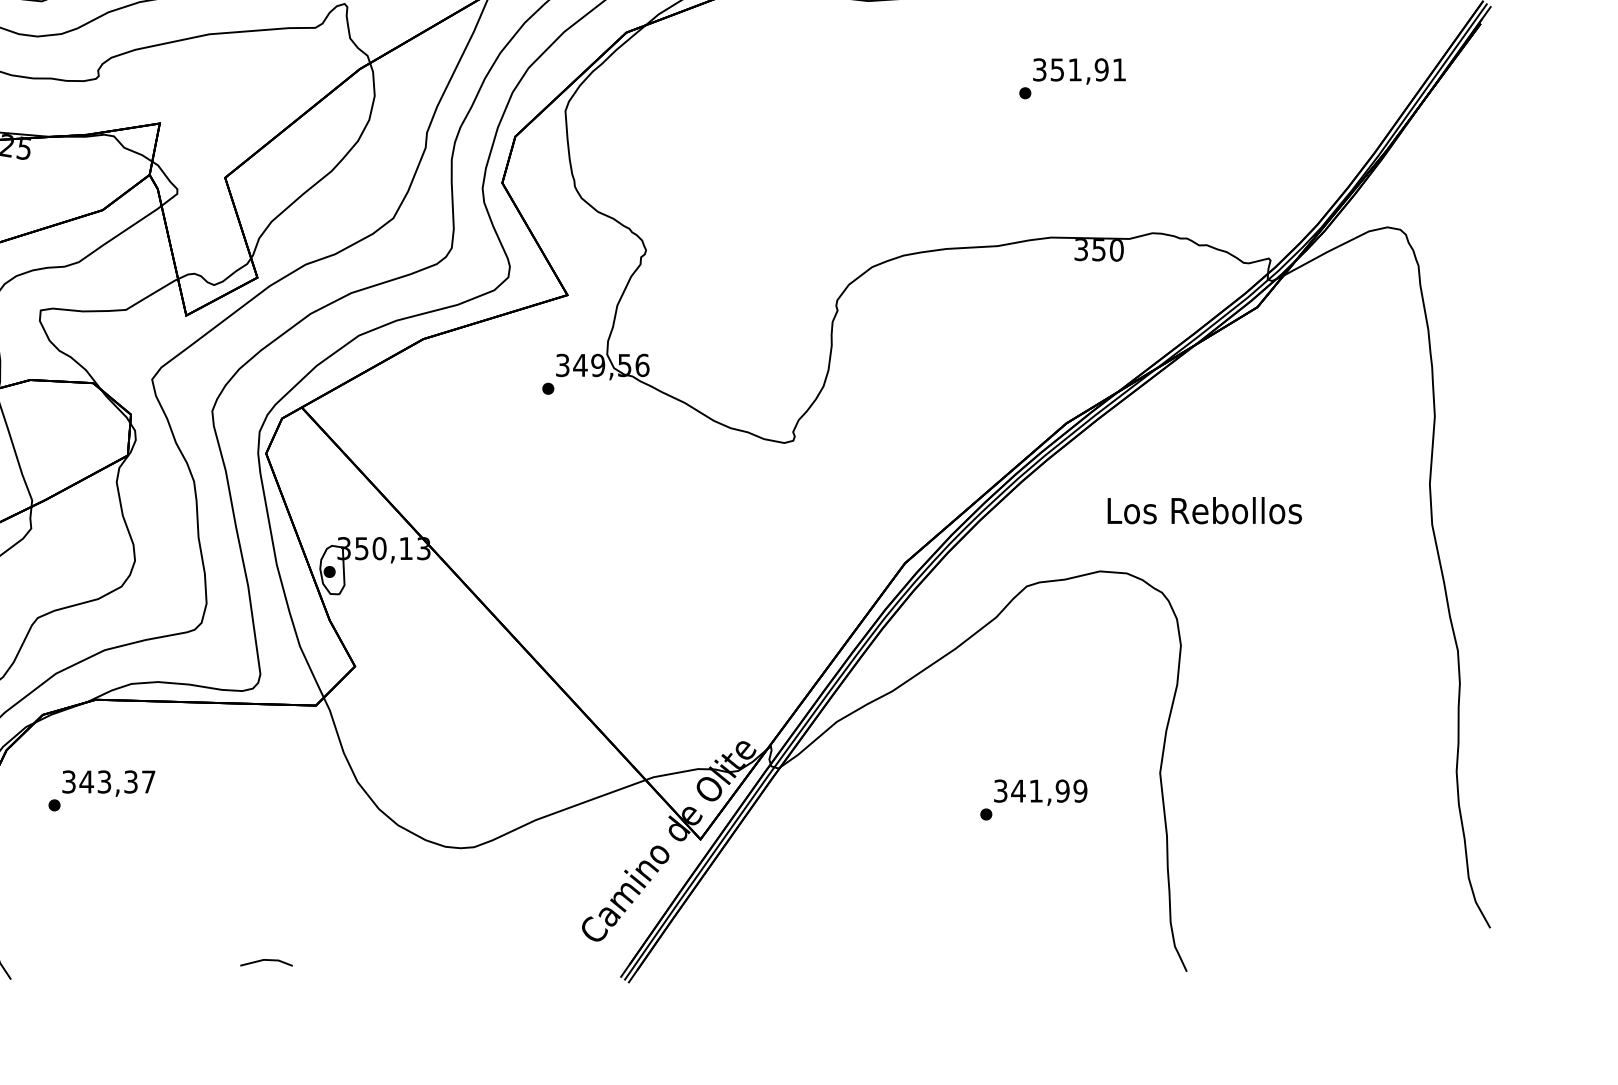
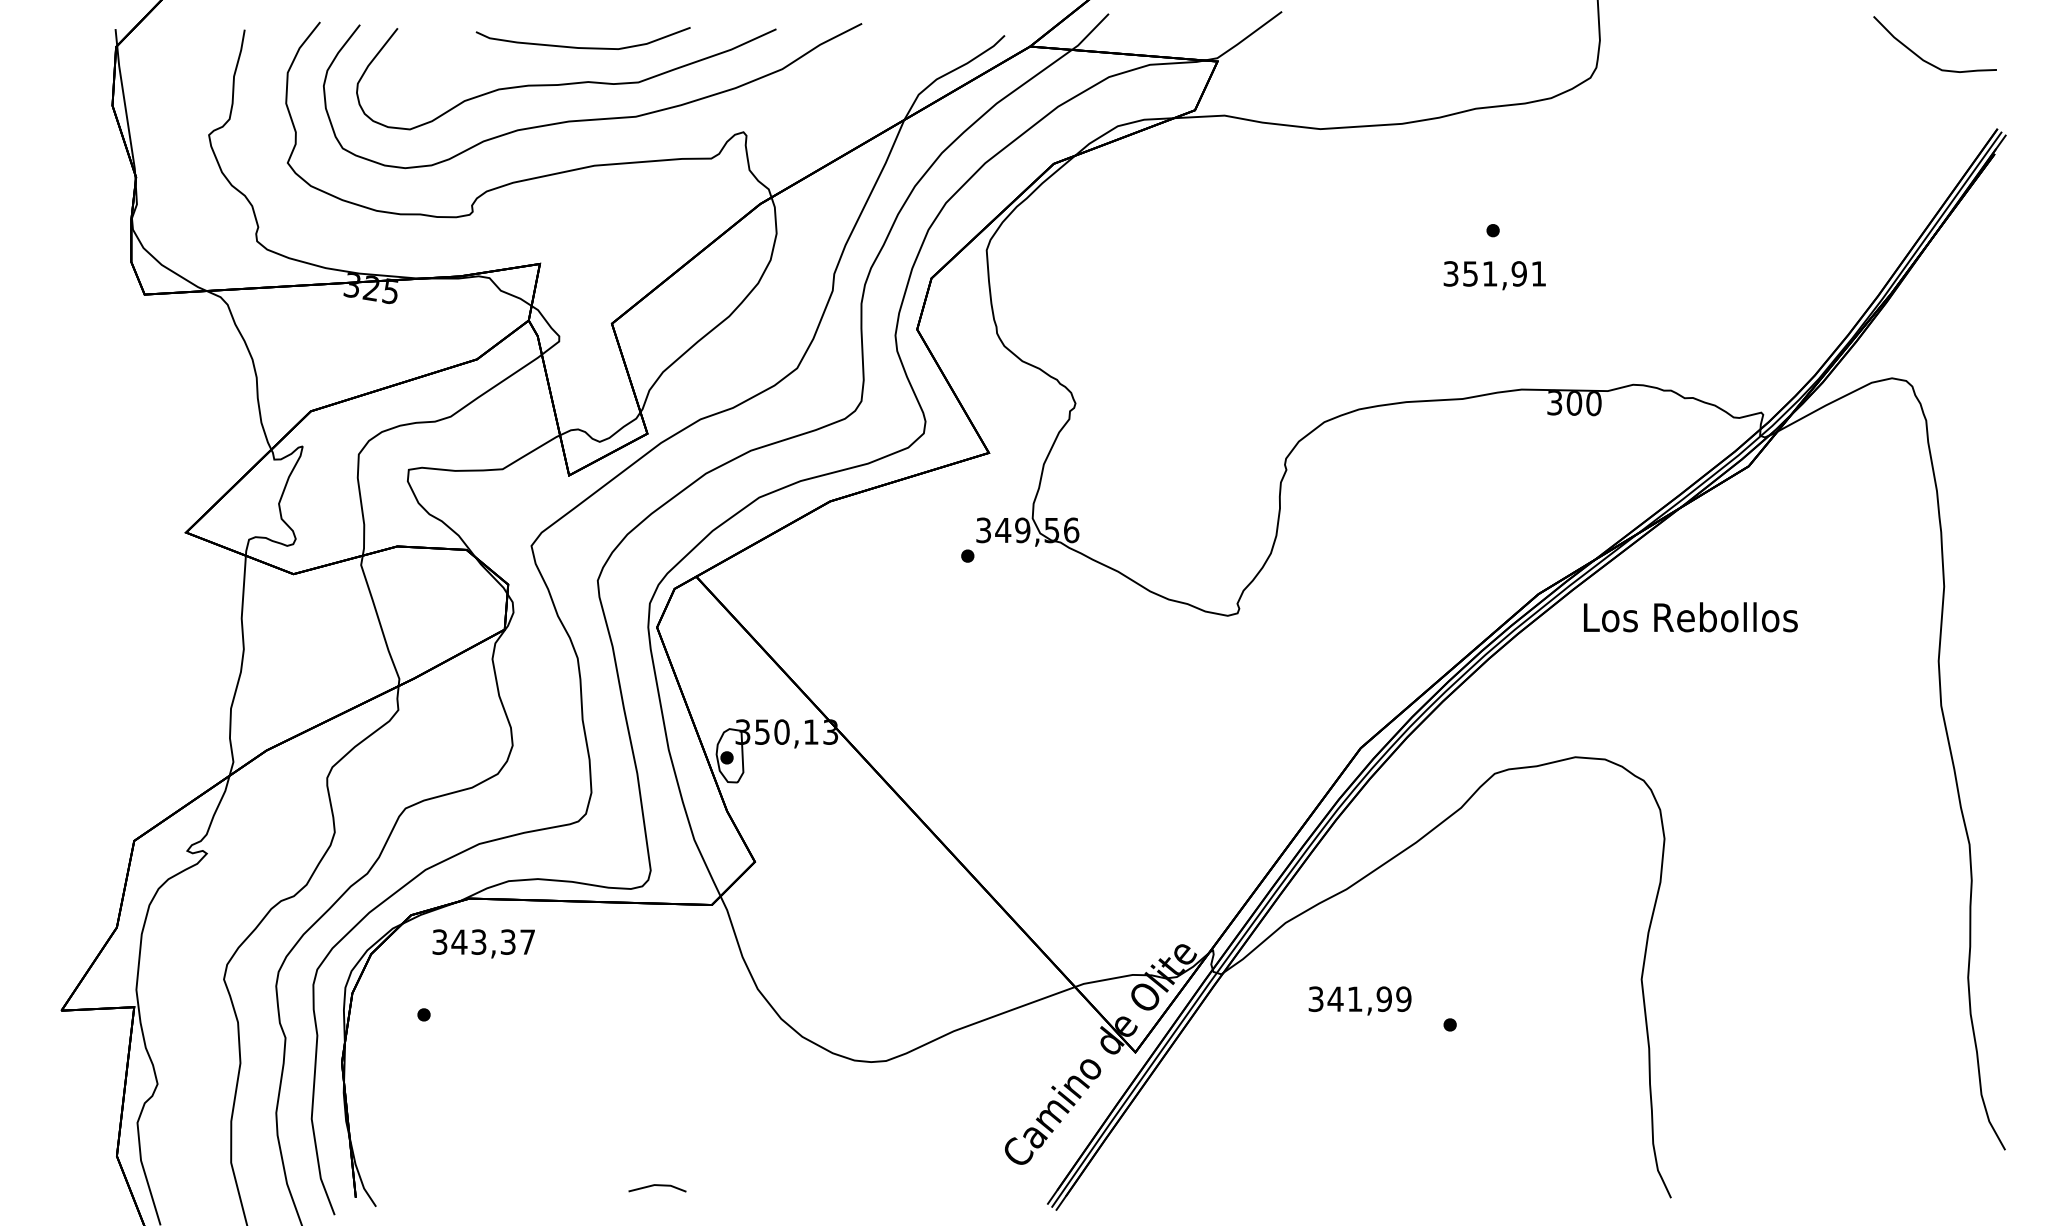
text: (1079, 71) -> (1494, 275), moved
text: (1099, 250) -> (1574, 403), 350 -> 300
text: (1204, 510) -> (1690, 617), moved
text: (108, 783) -> (483, 943), moved
text: (1040, 792) -> (1359, 1000), moved

